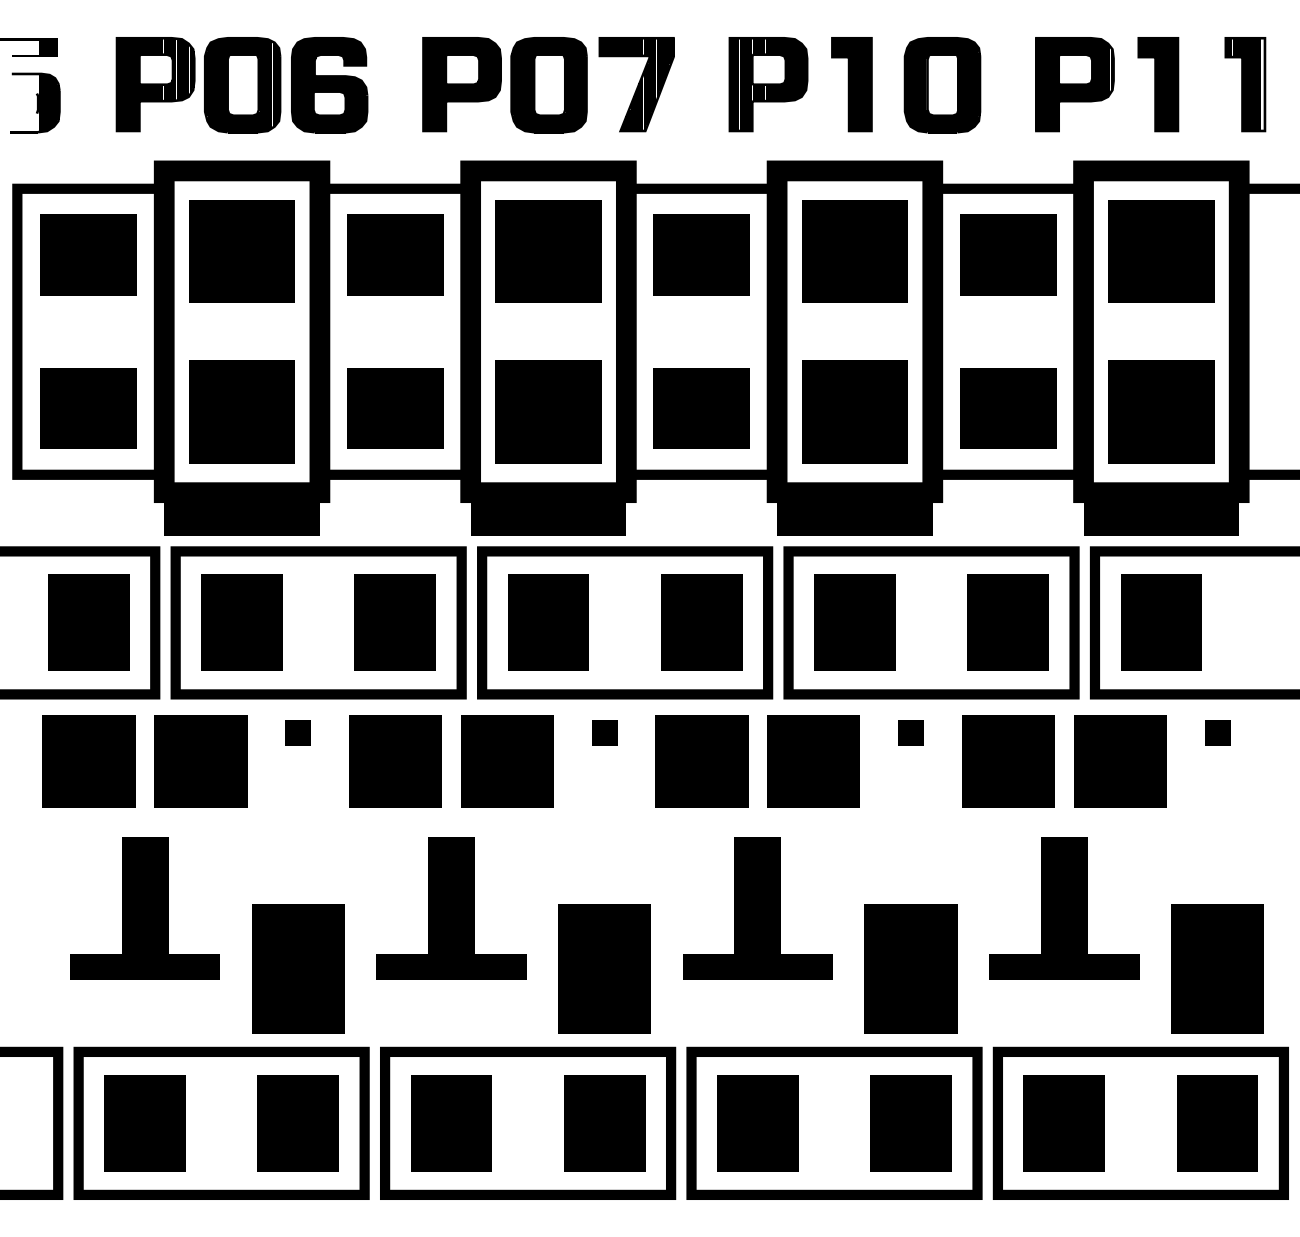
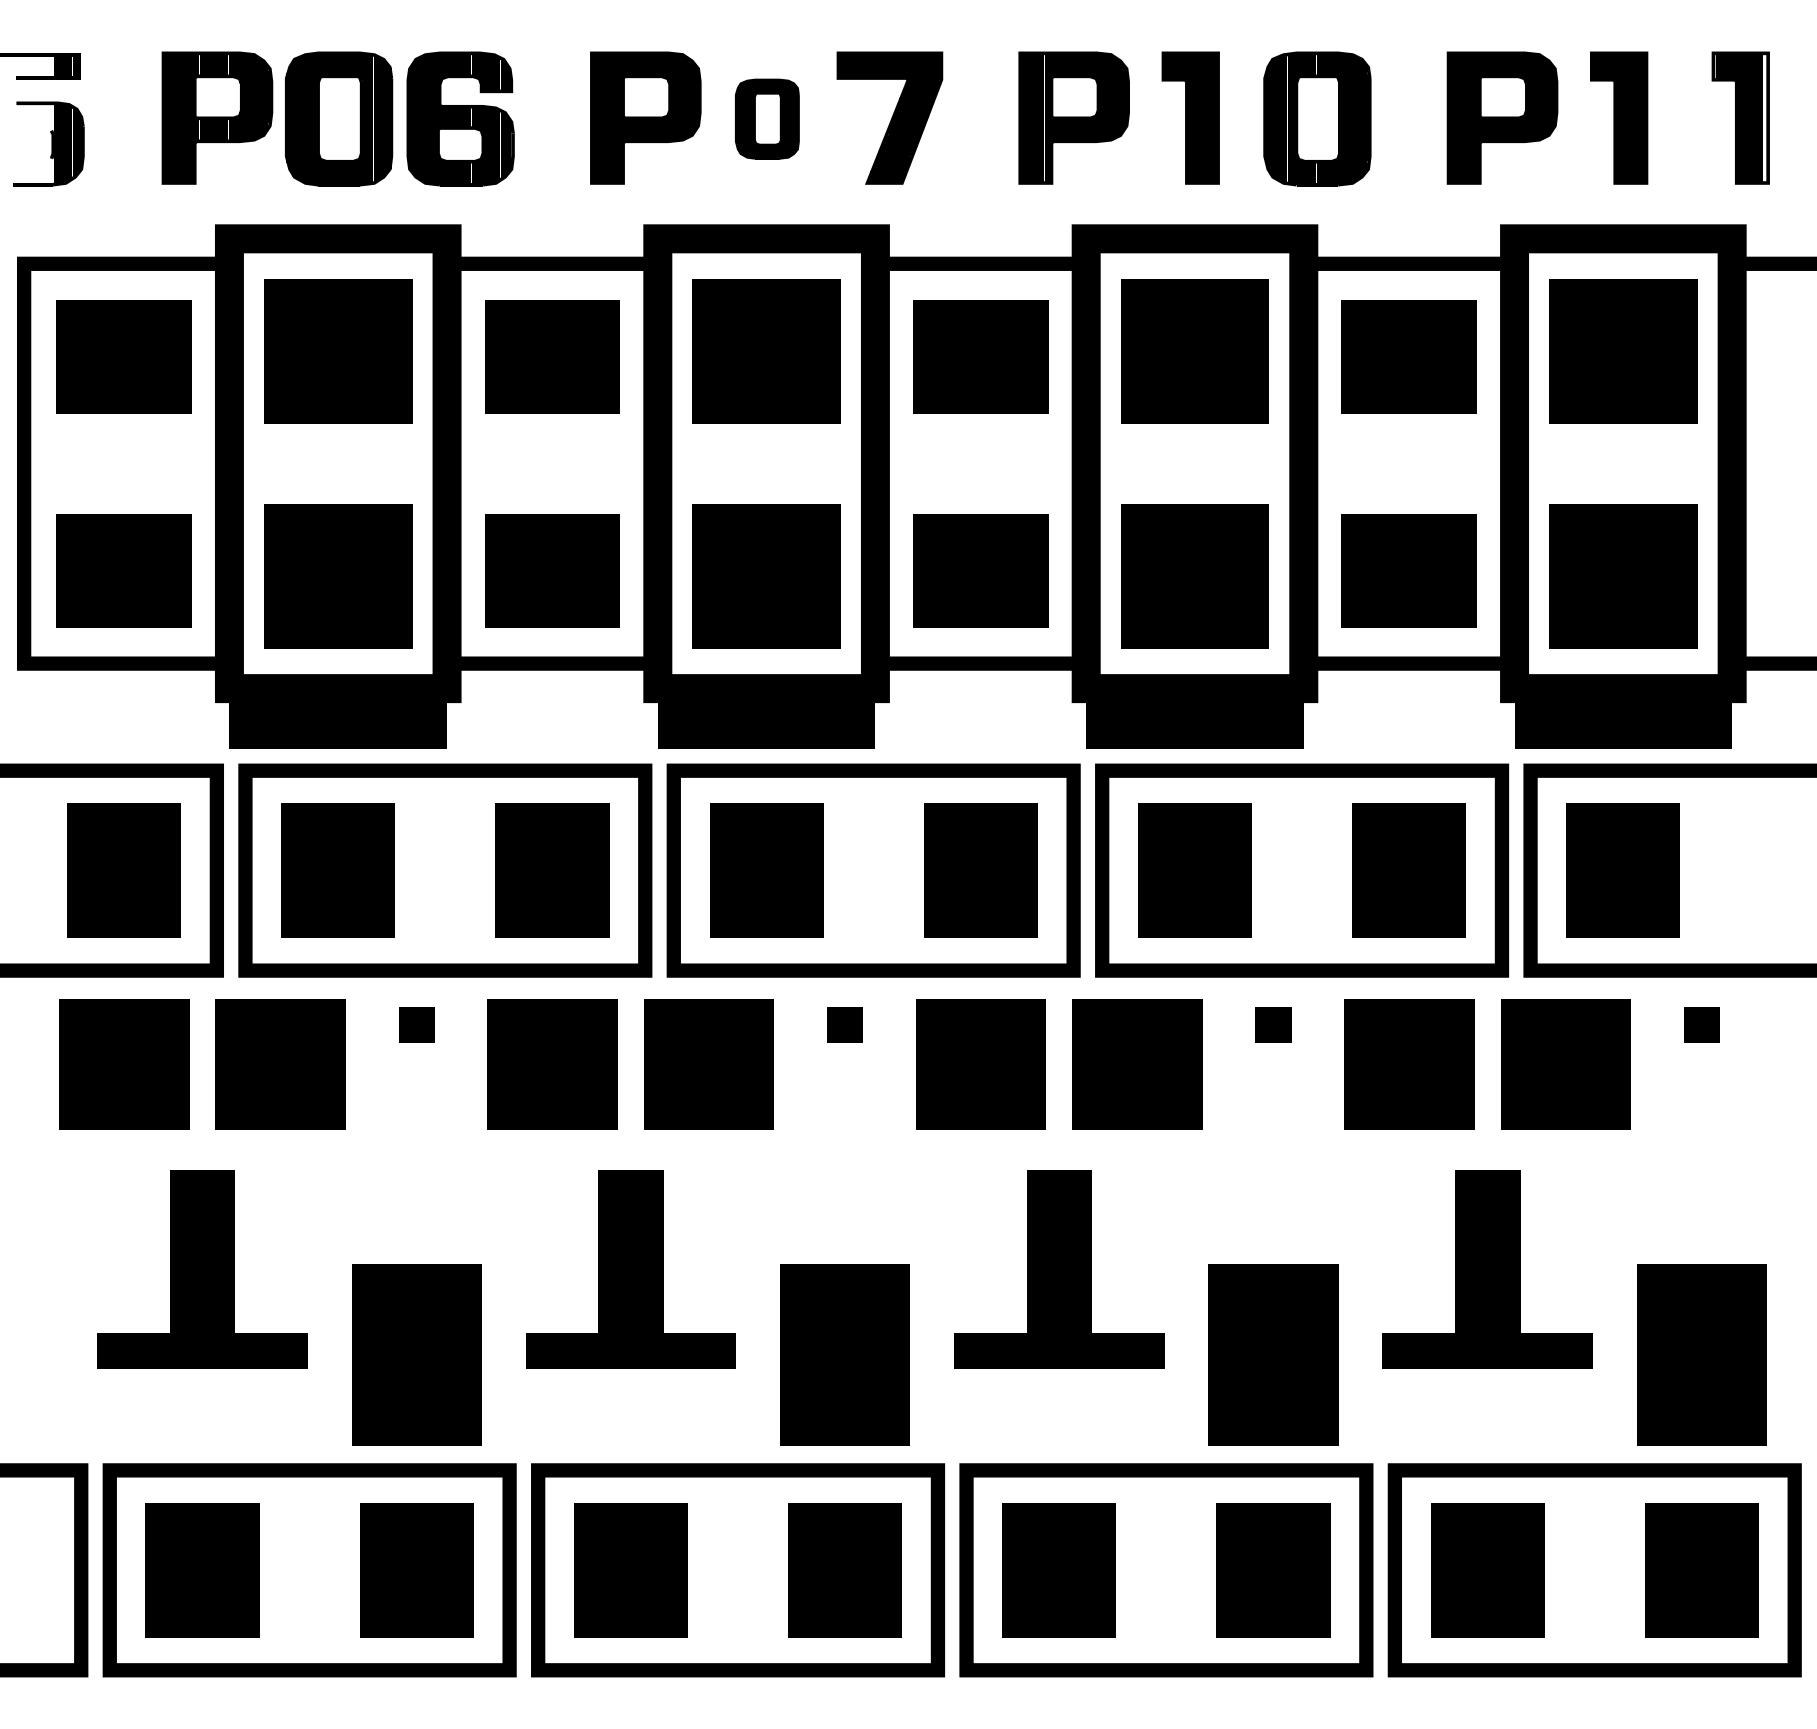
part: (548, 85) -> (766, 119), size x0.6

